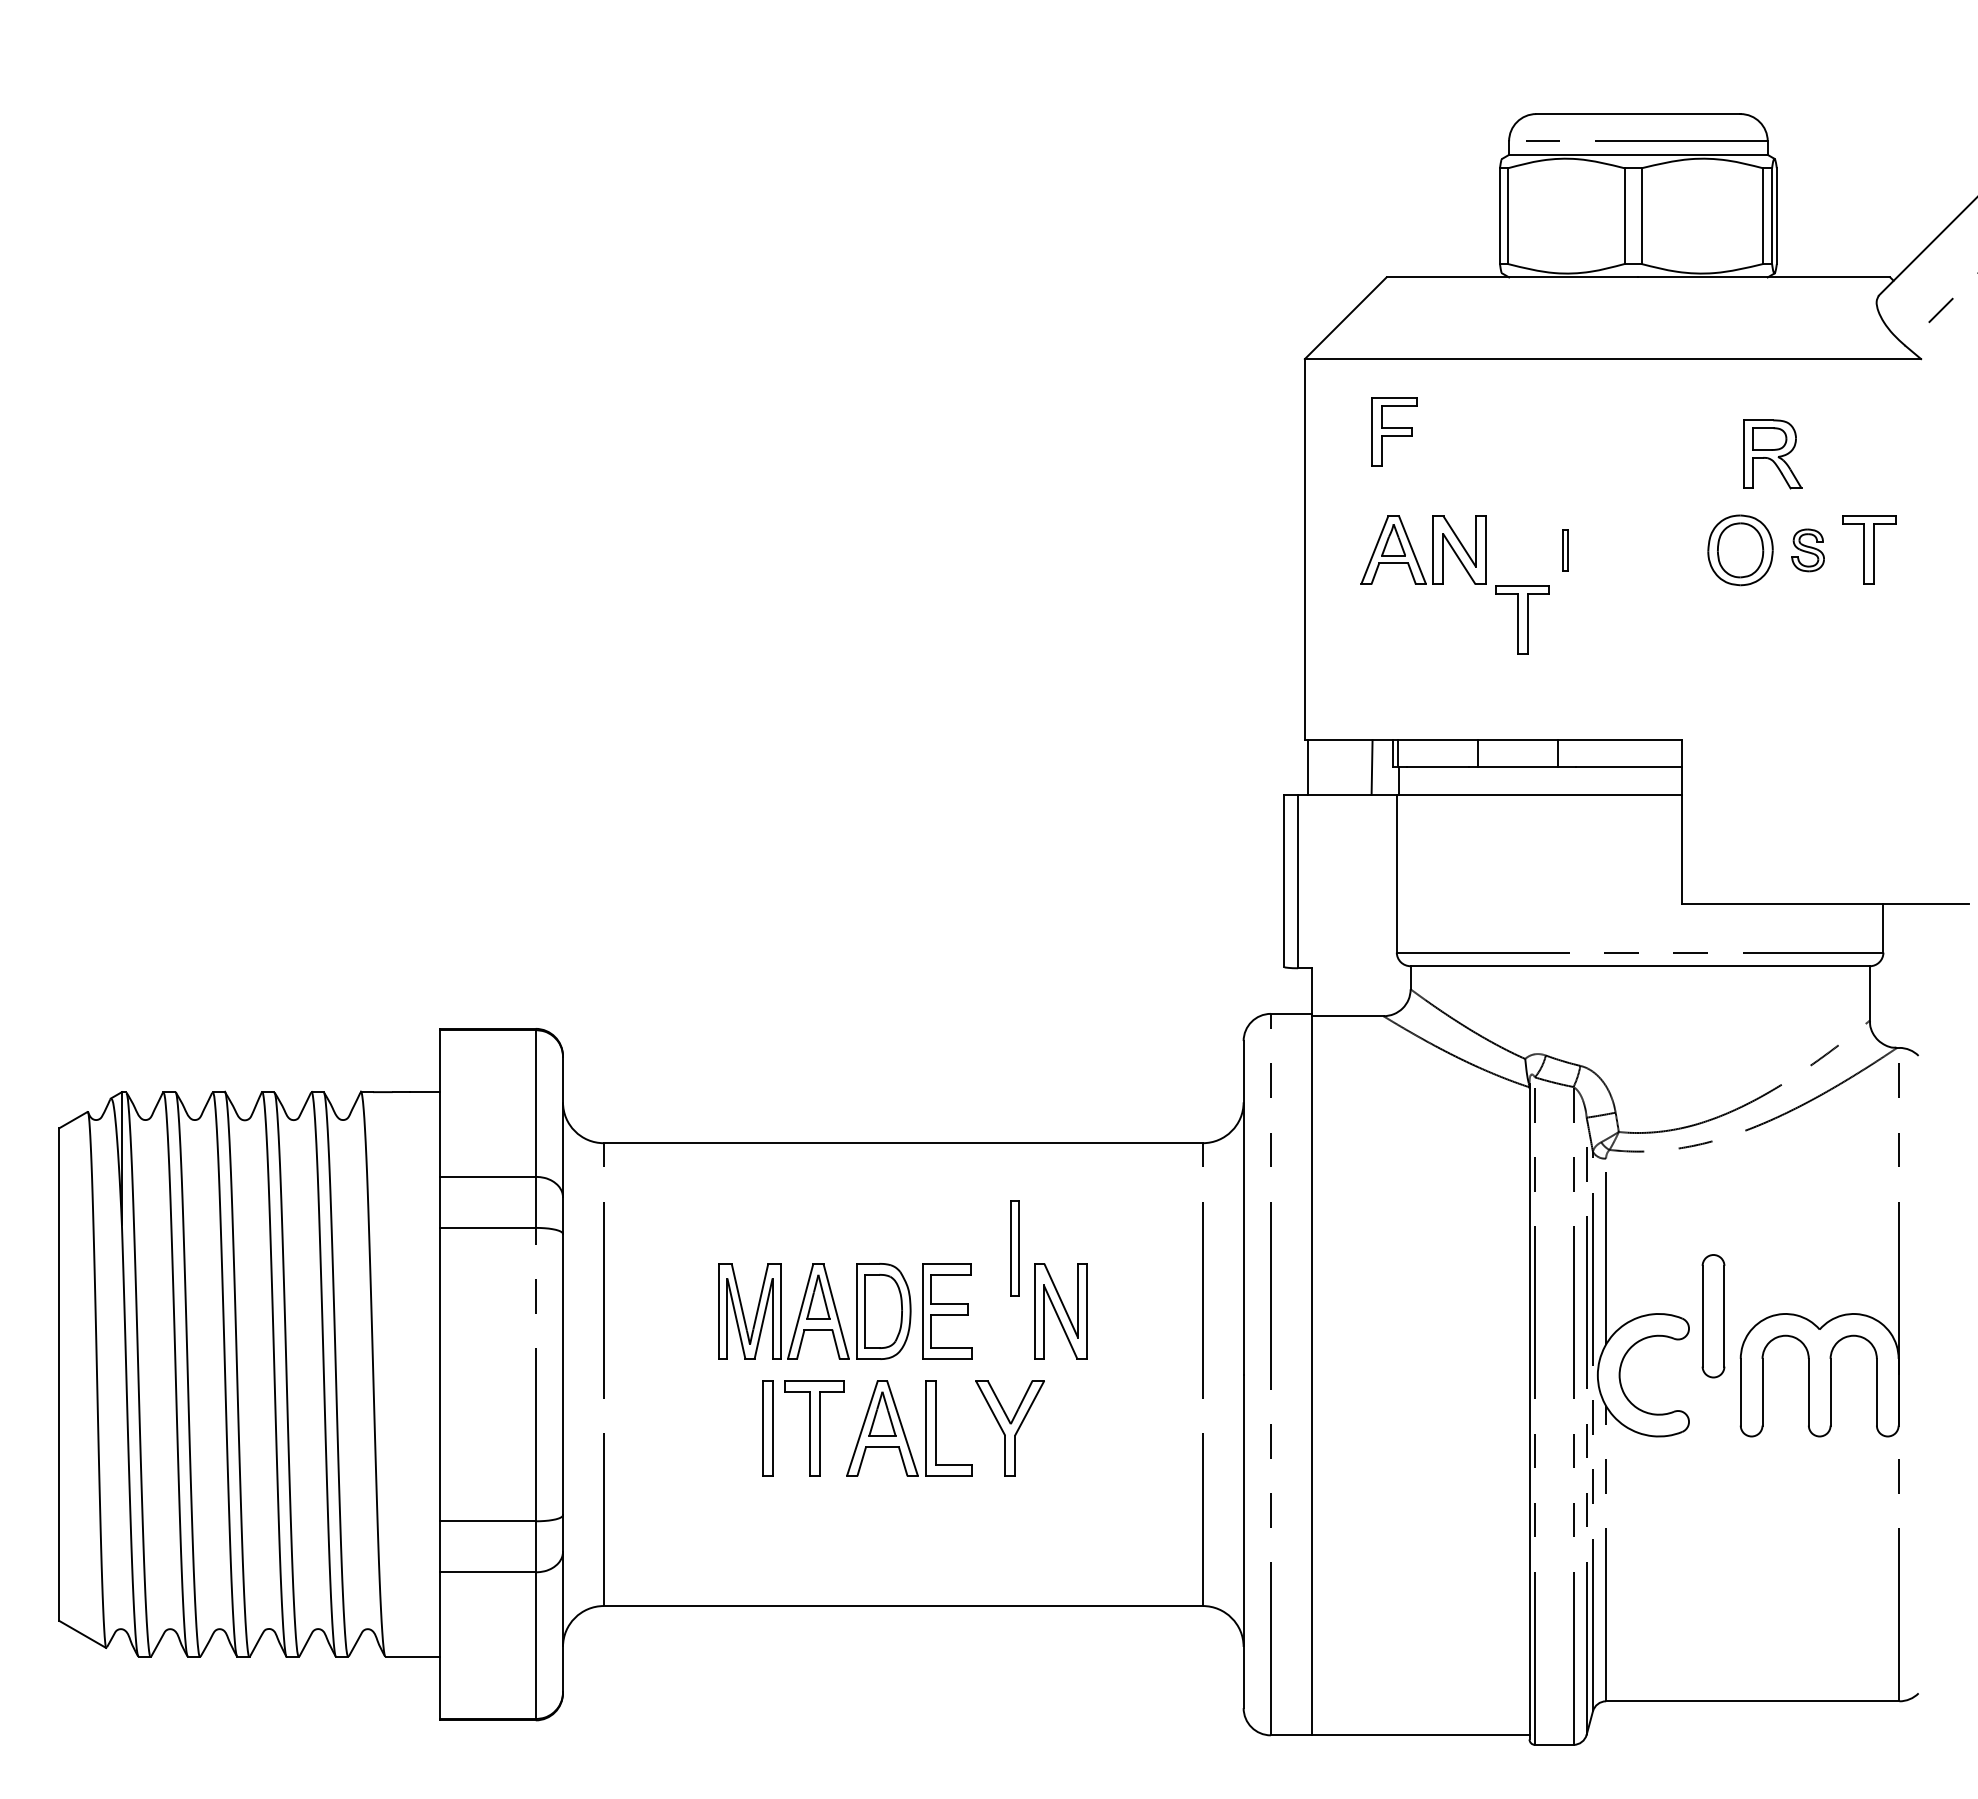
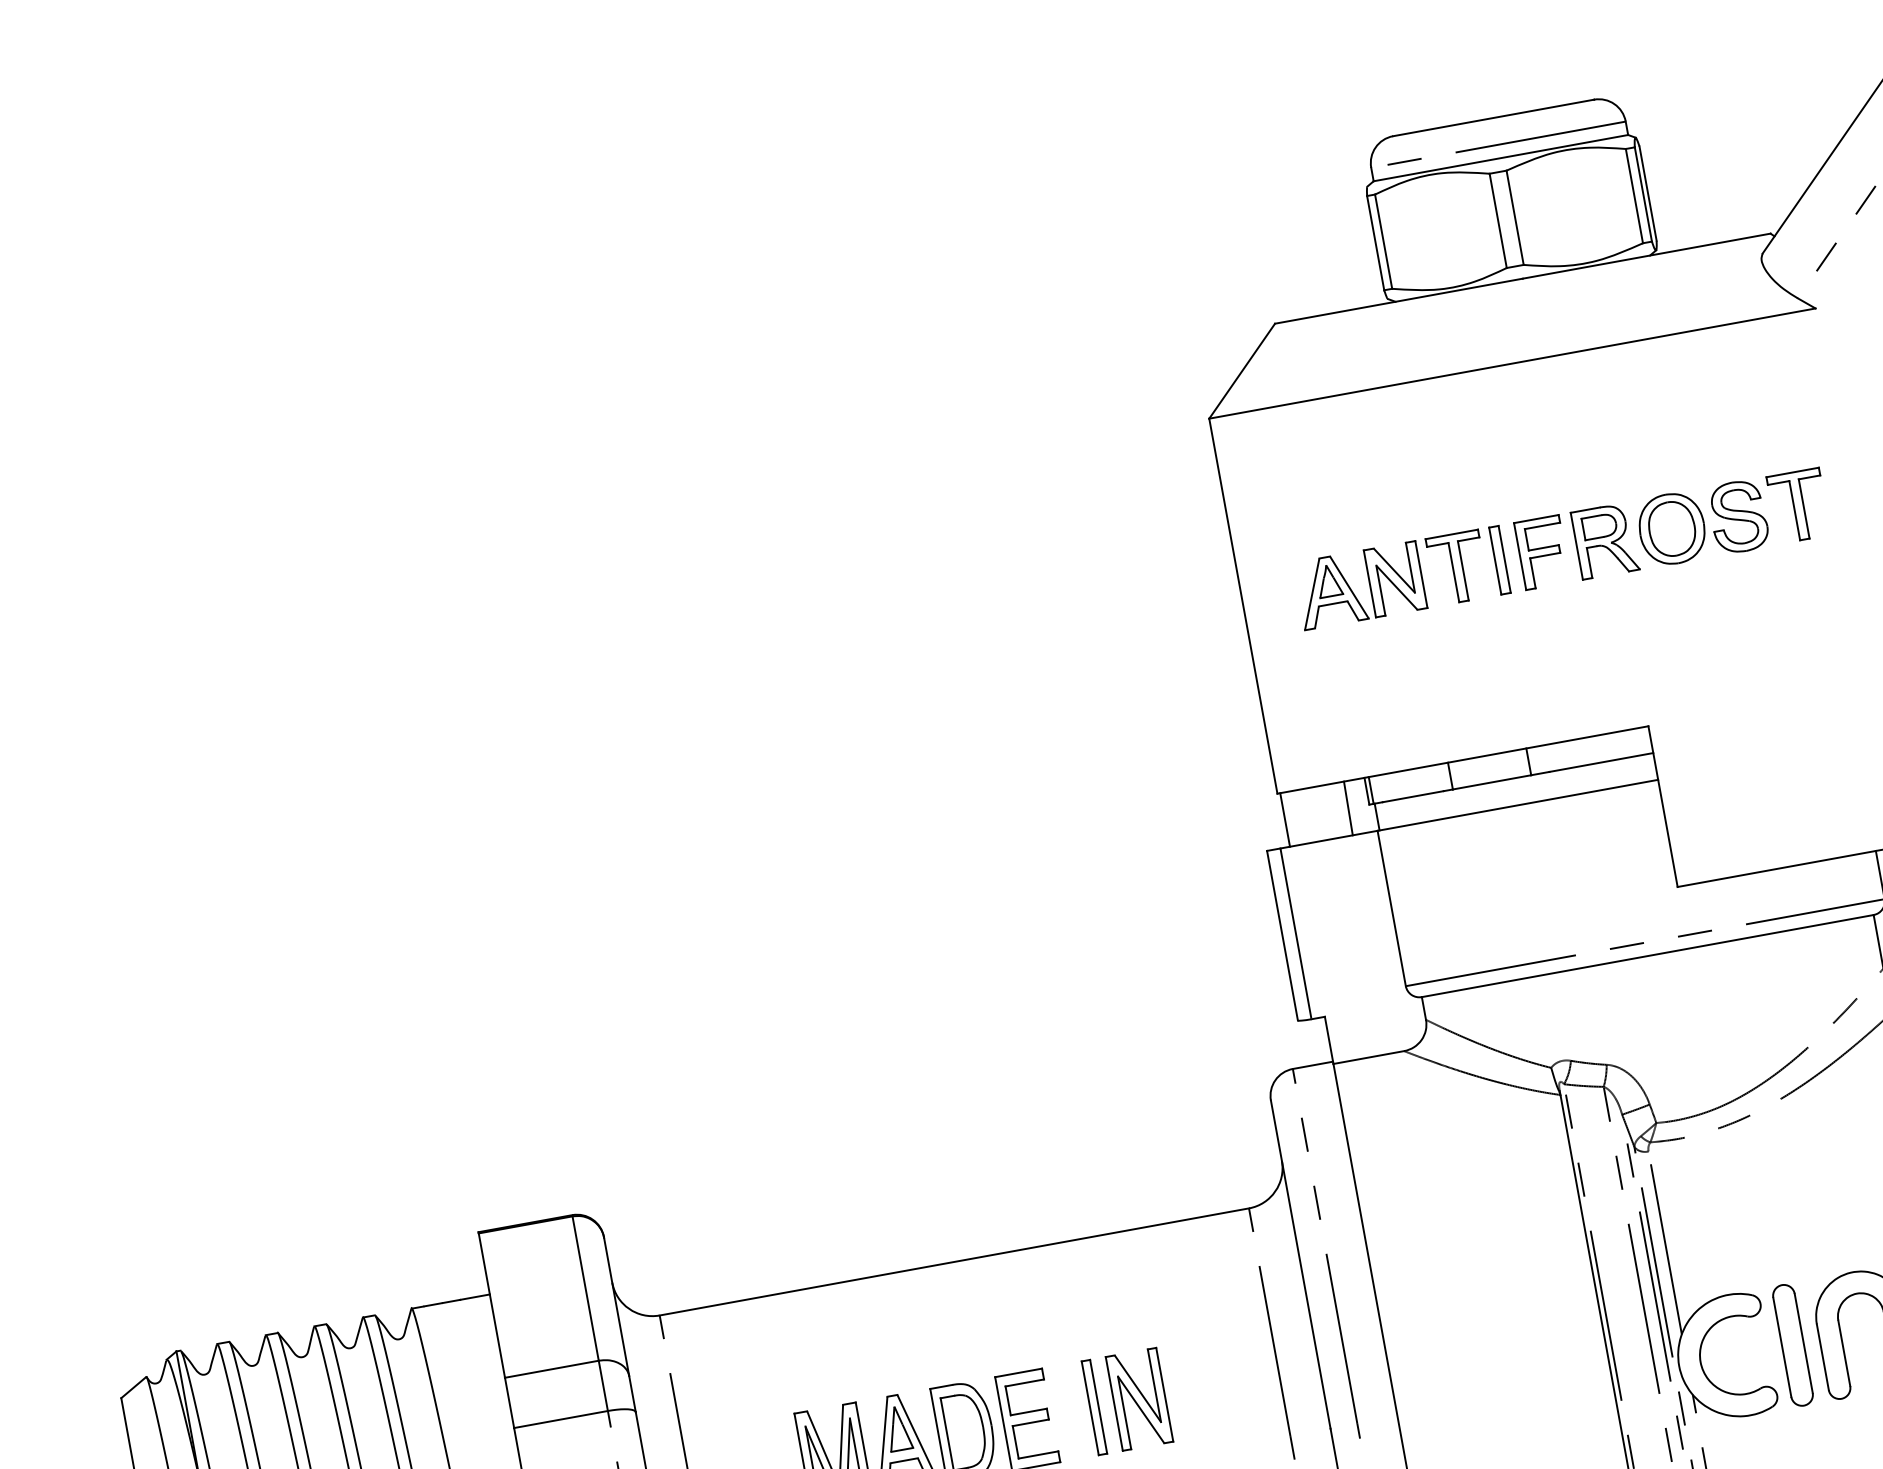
part: (1394, 431) -> (1542, 551), moved
part: (1772, 454) -> (1605, 541), moved
part: (1565, 549) -> (1499, 559), size x1.67
part: (1807, 550) -> (1738, 517), size x1.67
part: (1522, 619) -> (1457, 567), moved
part: (1014, 1248) -> (1093, 1407), moved
part: (1713, 1316) -> (1793, 1345), moved

